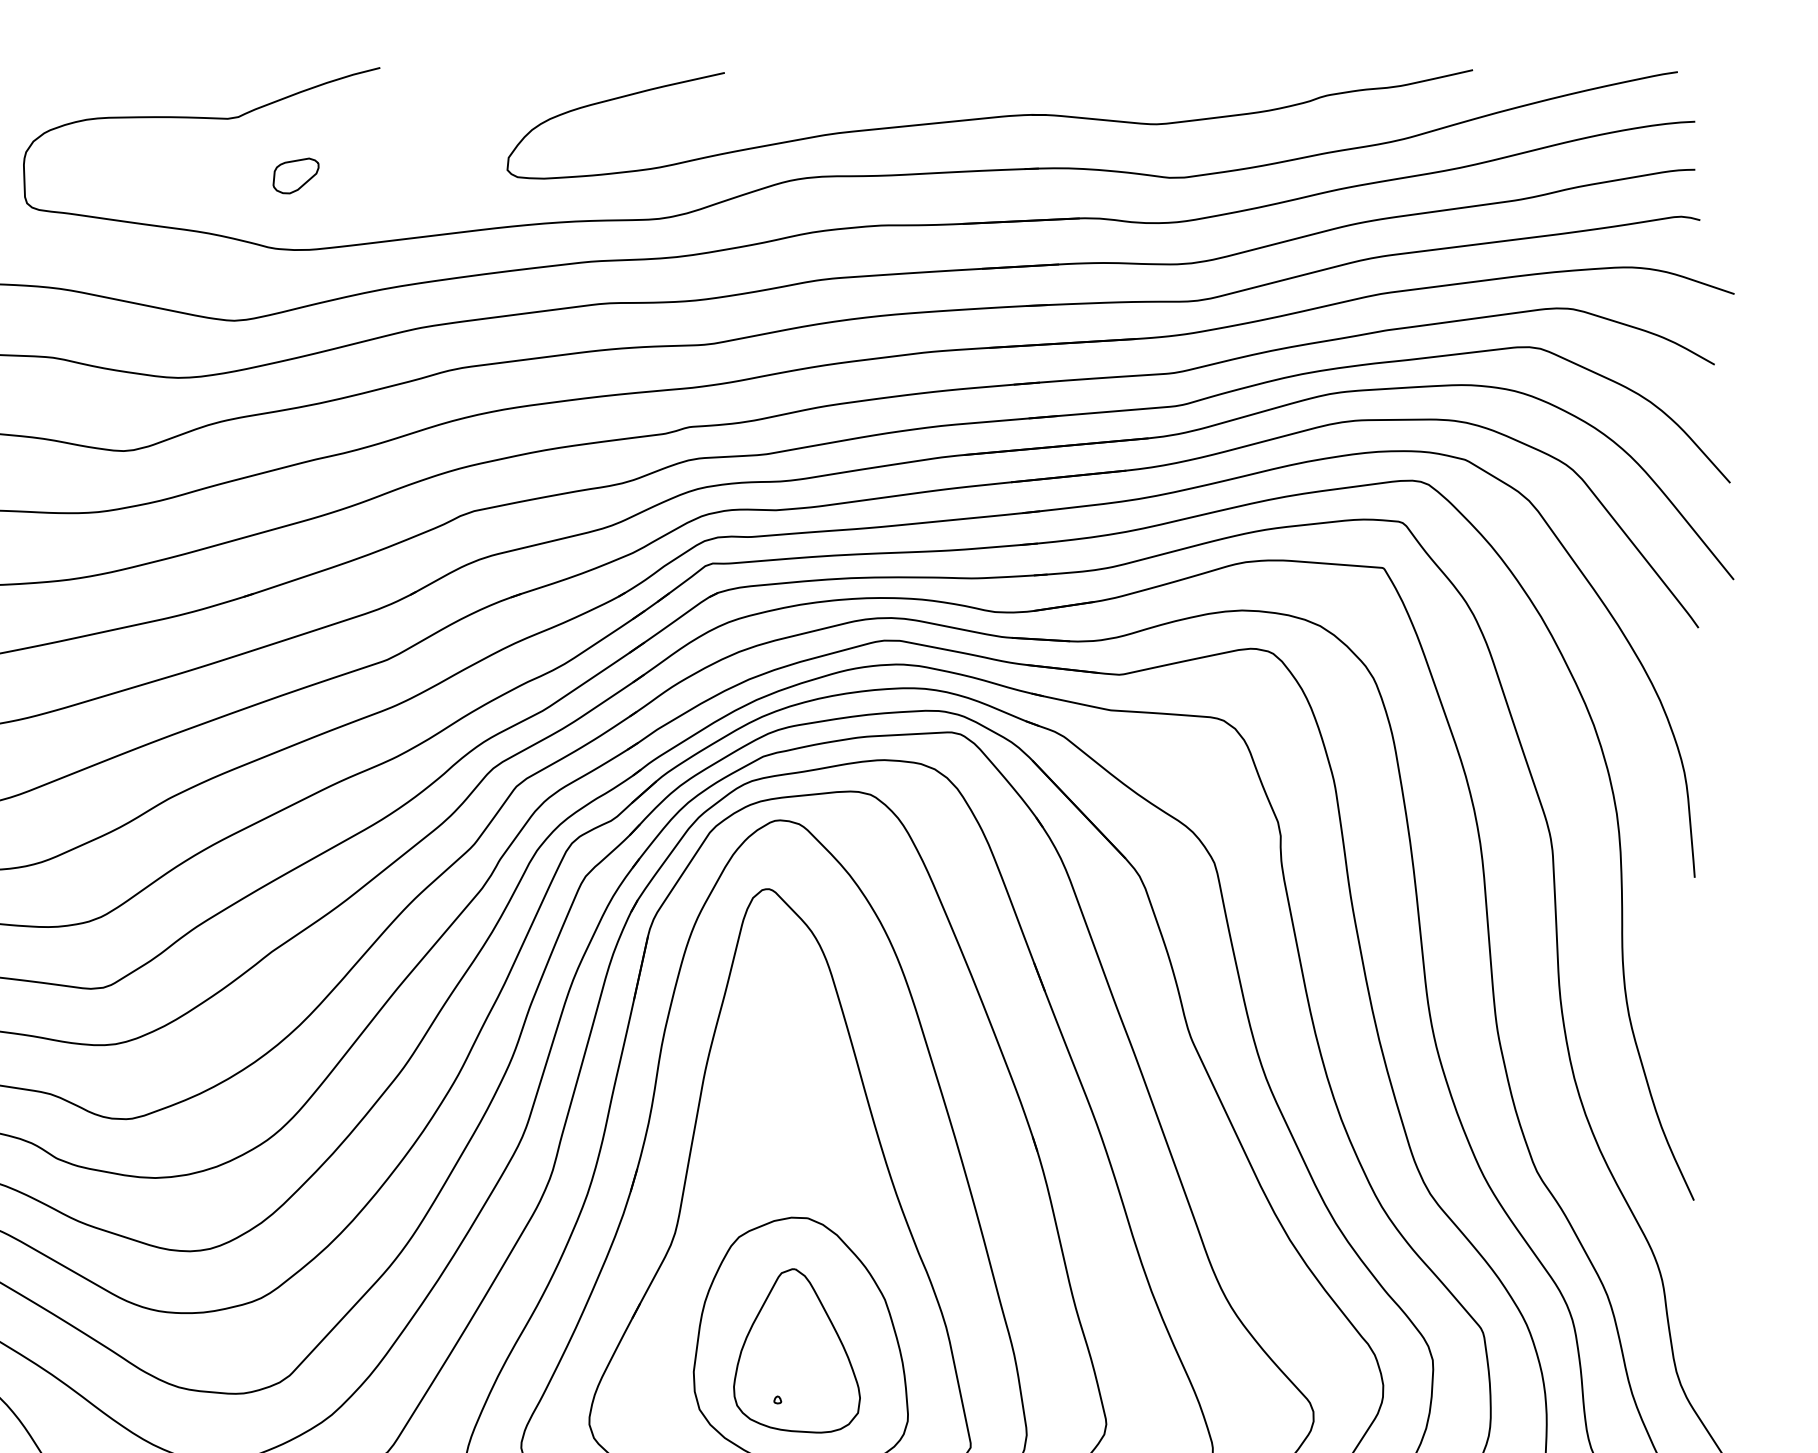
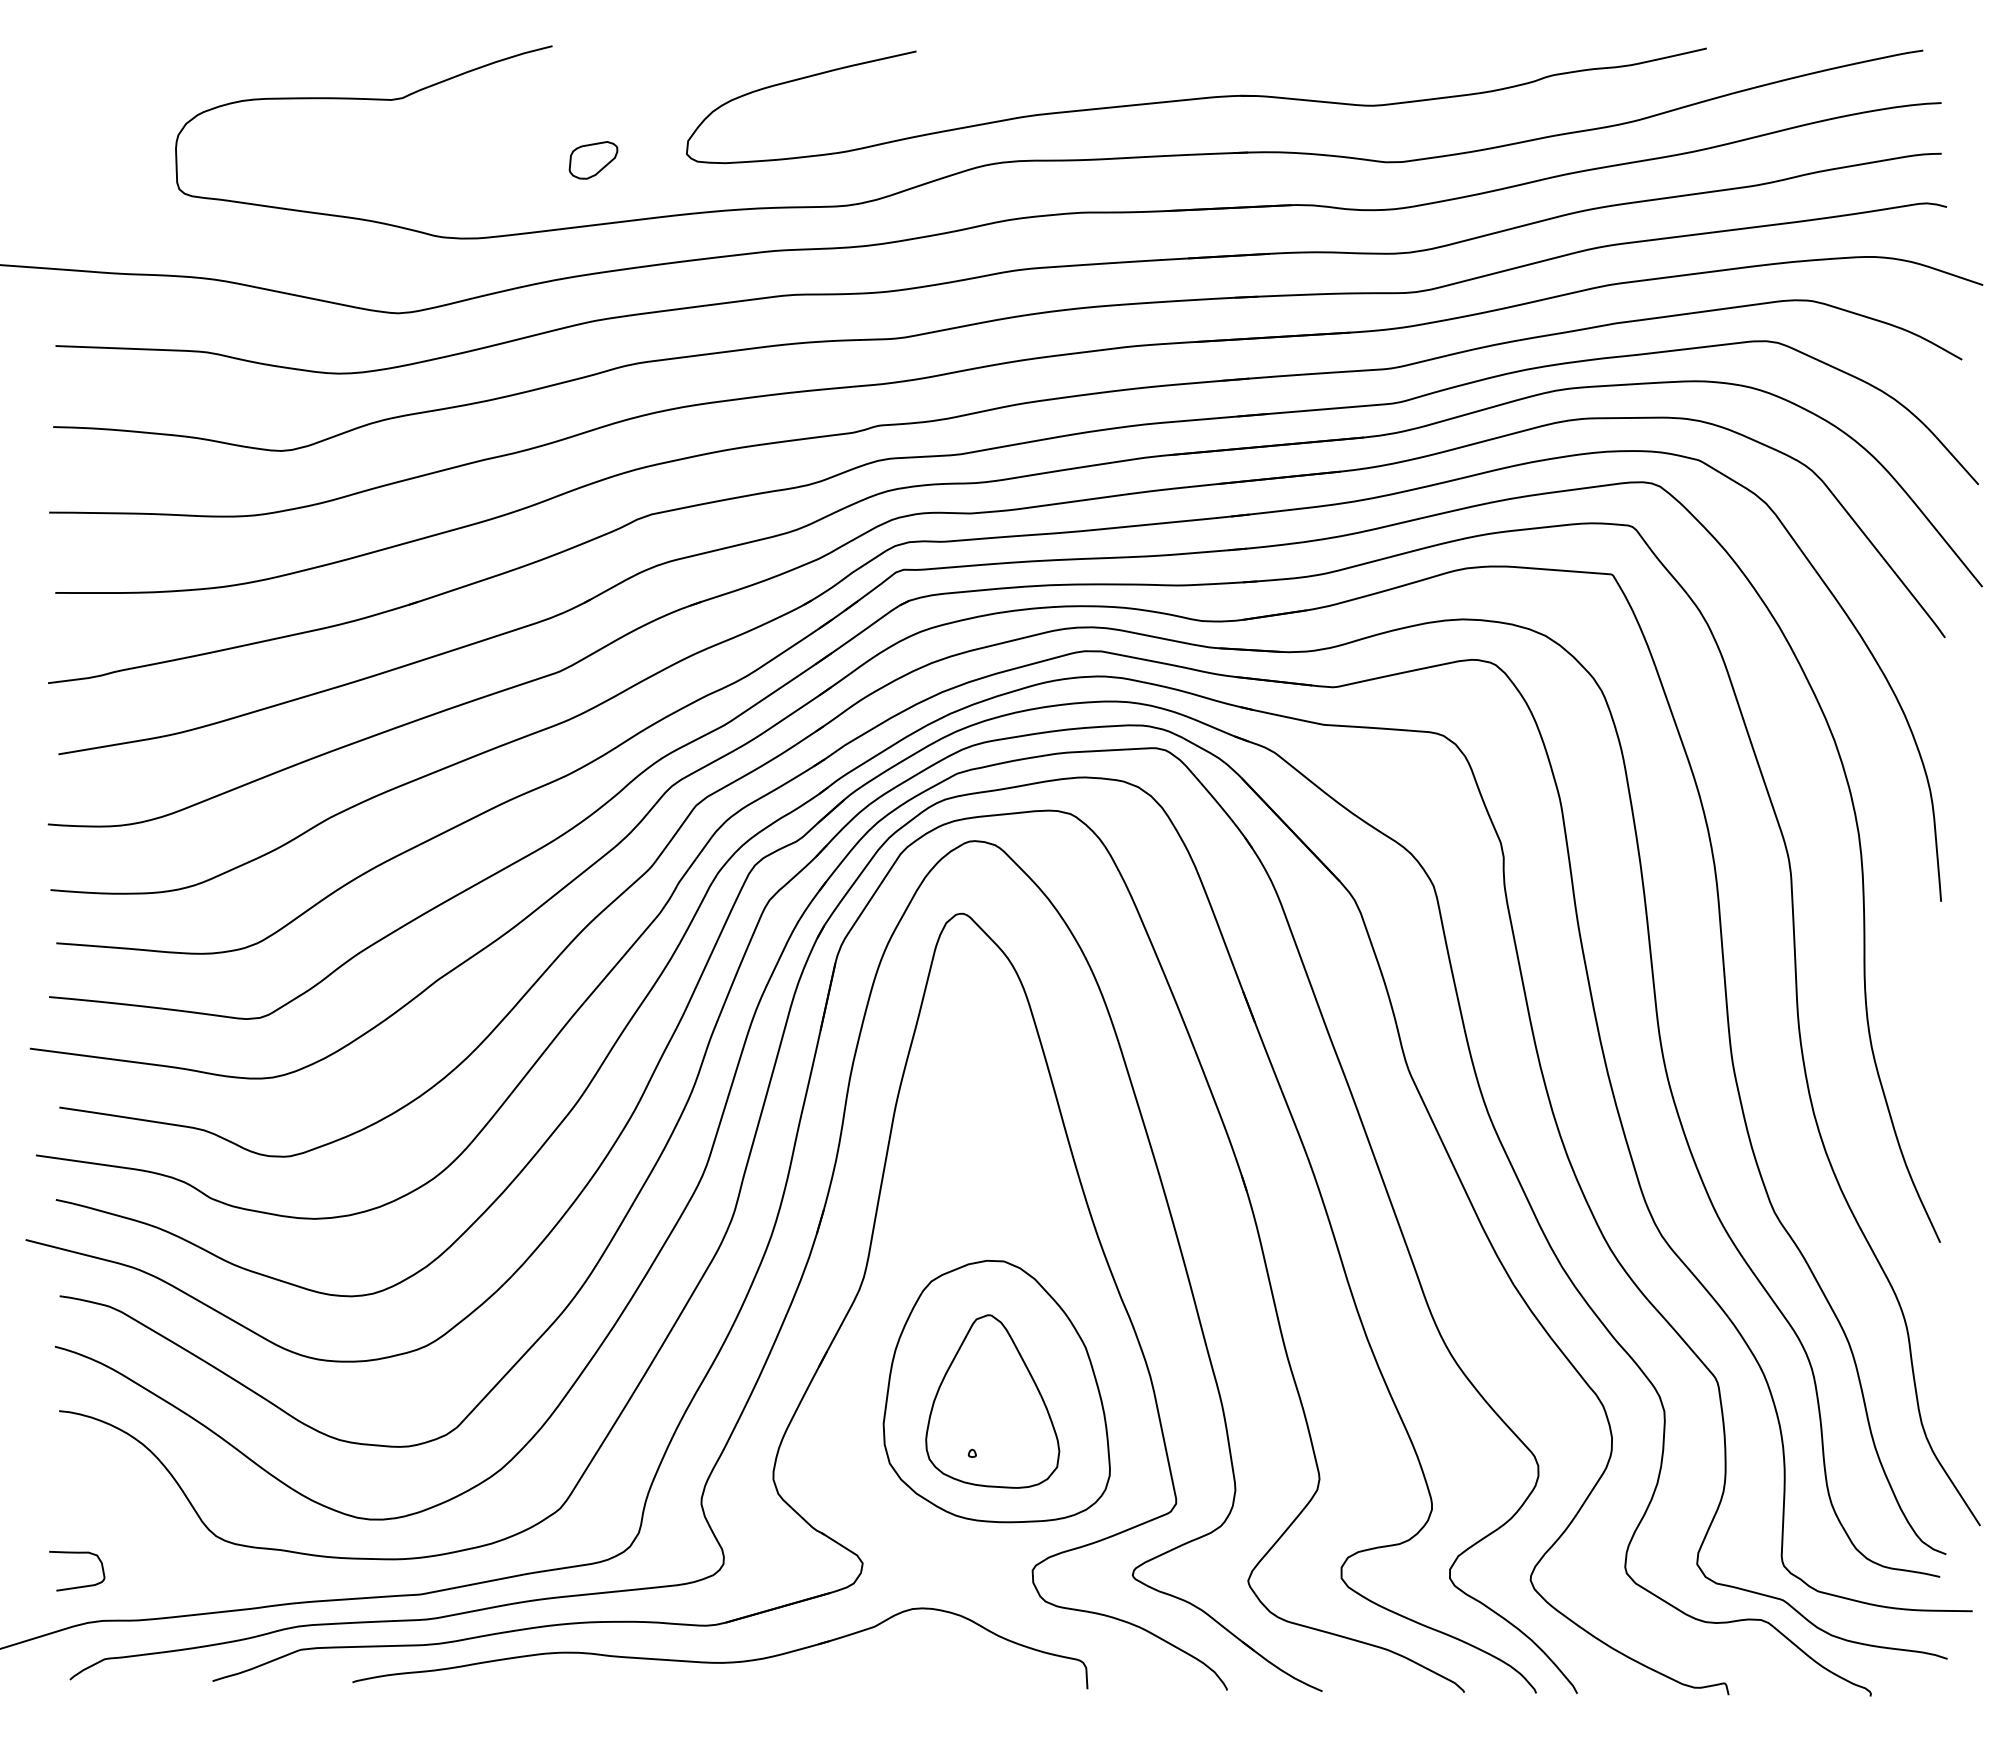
part: (296, 176) -> (593, 160), moved

